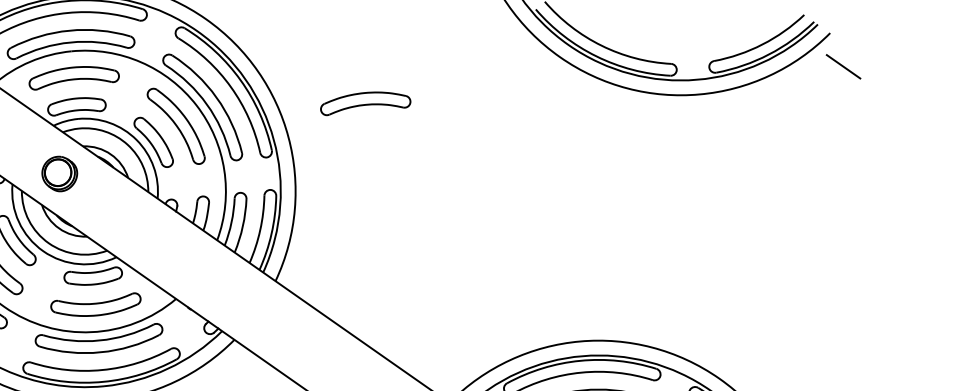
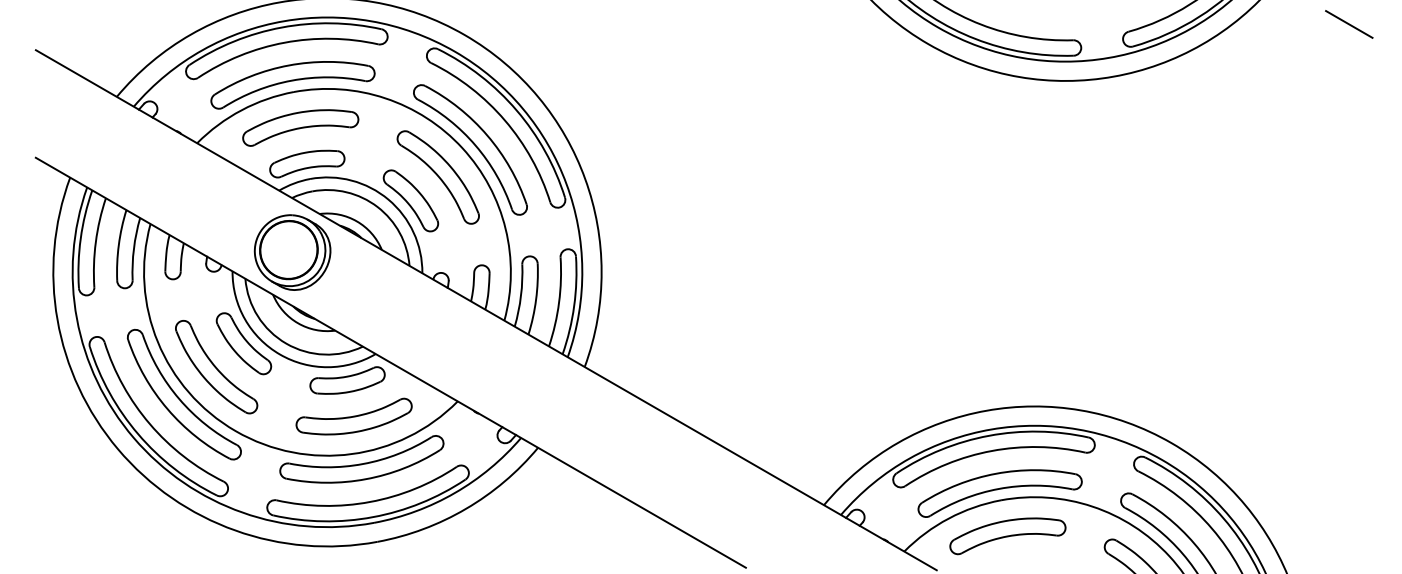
line: (843, 66) -> (1349, 24), moved
part: (365, 104) -> (681, 127), removed
part: (59, 173) -> (292, 252), size x1.67

